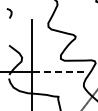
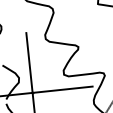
line: (58, 71) -> (62, 89), dashed -> solid

